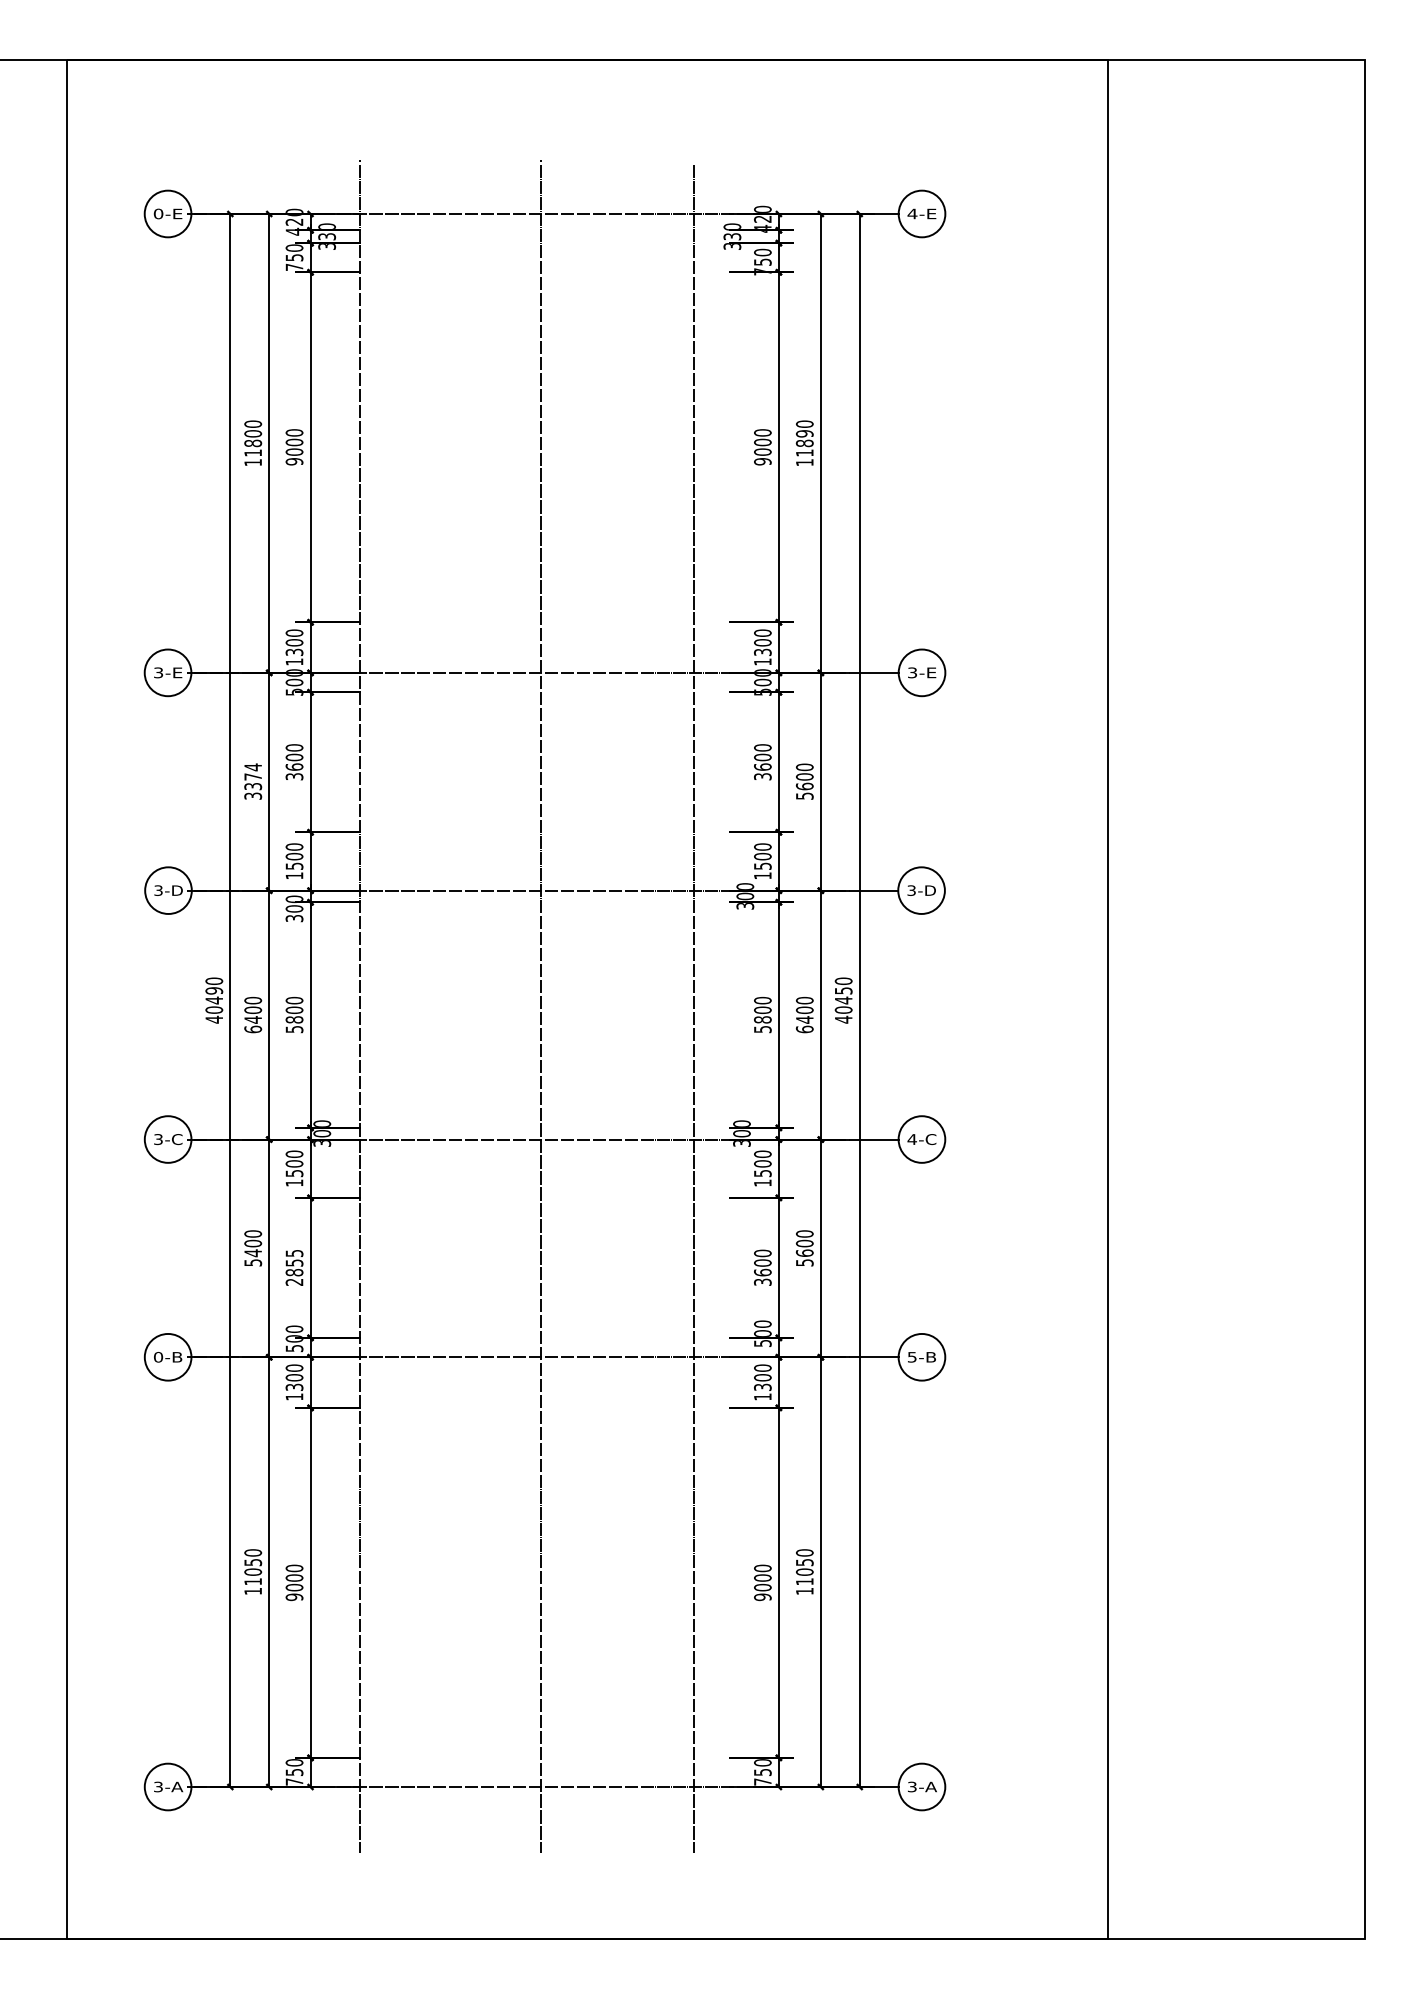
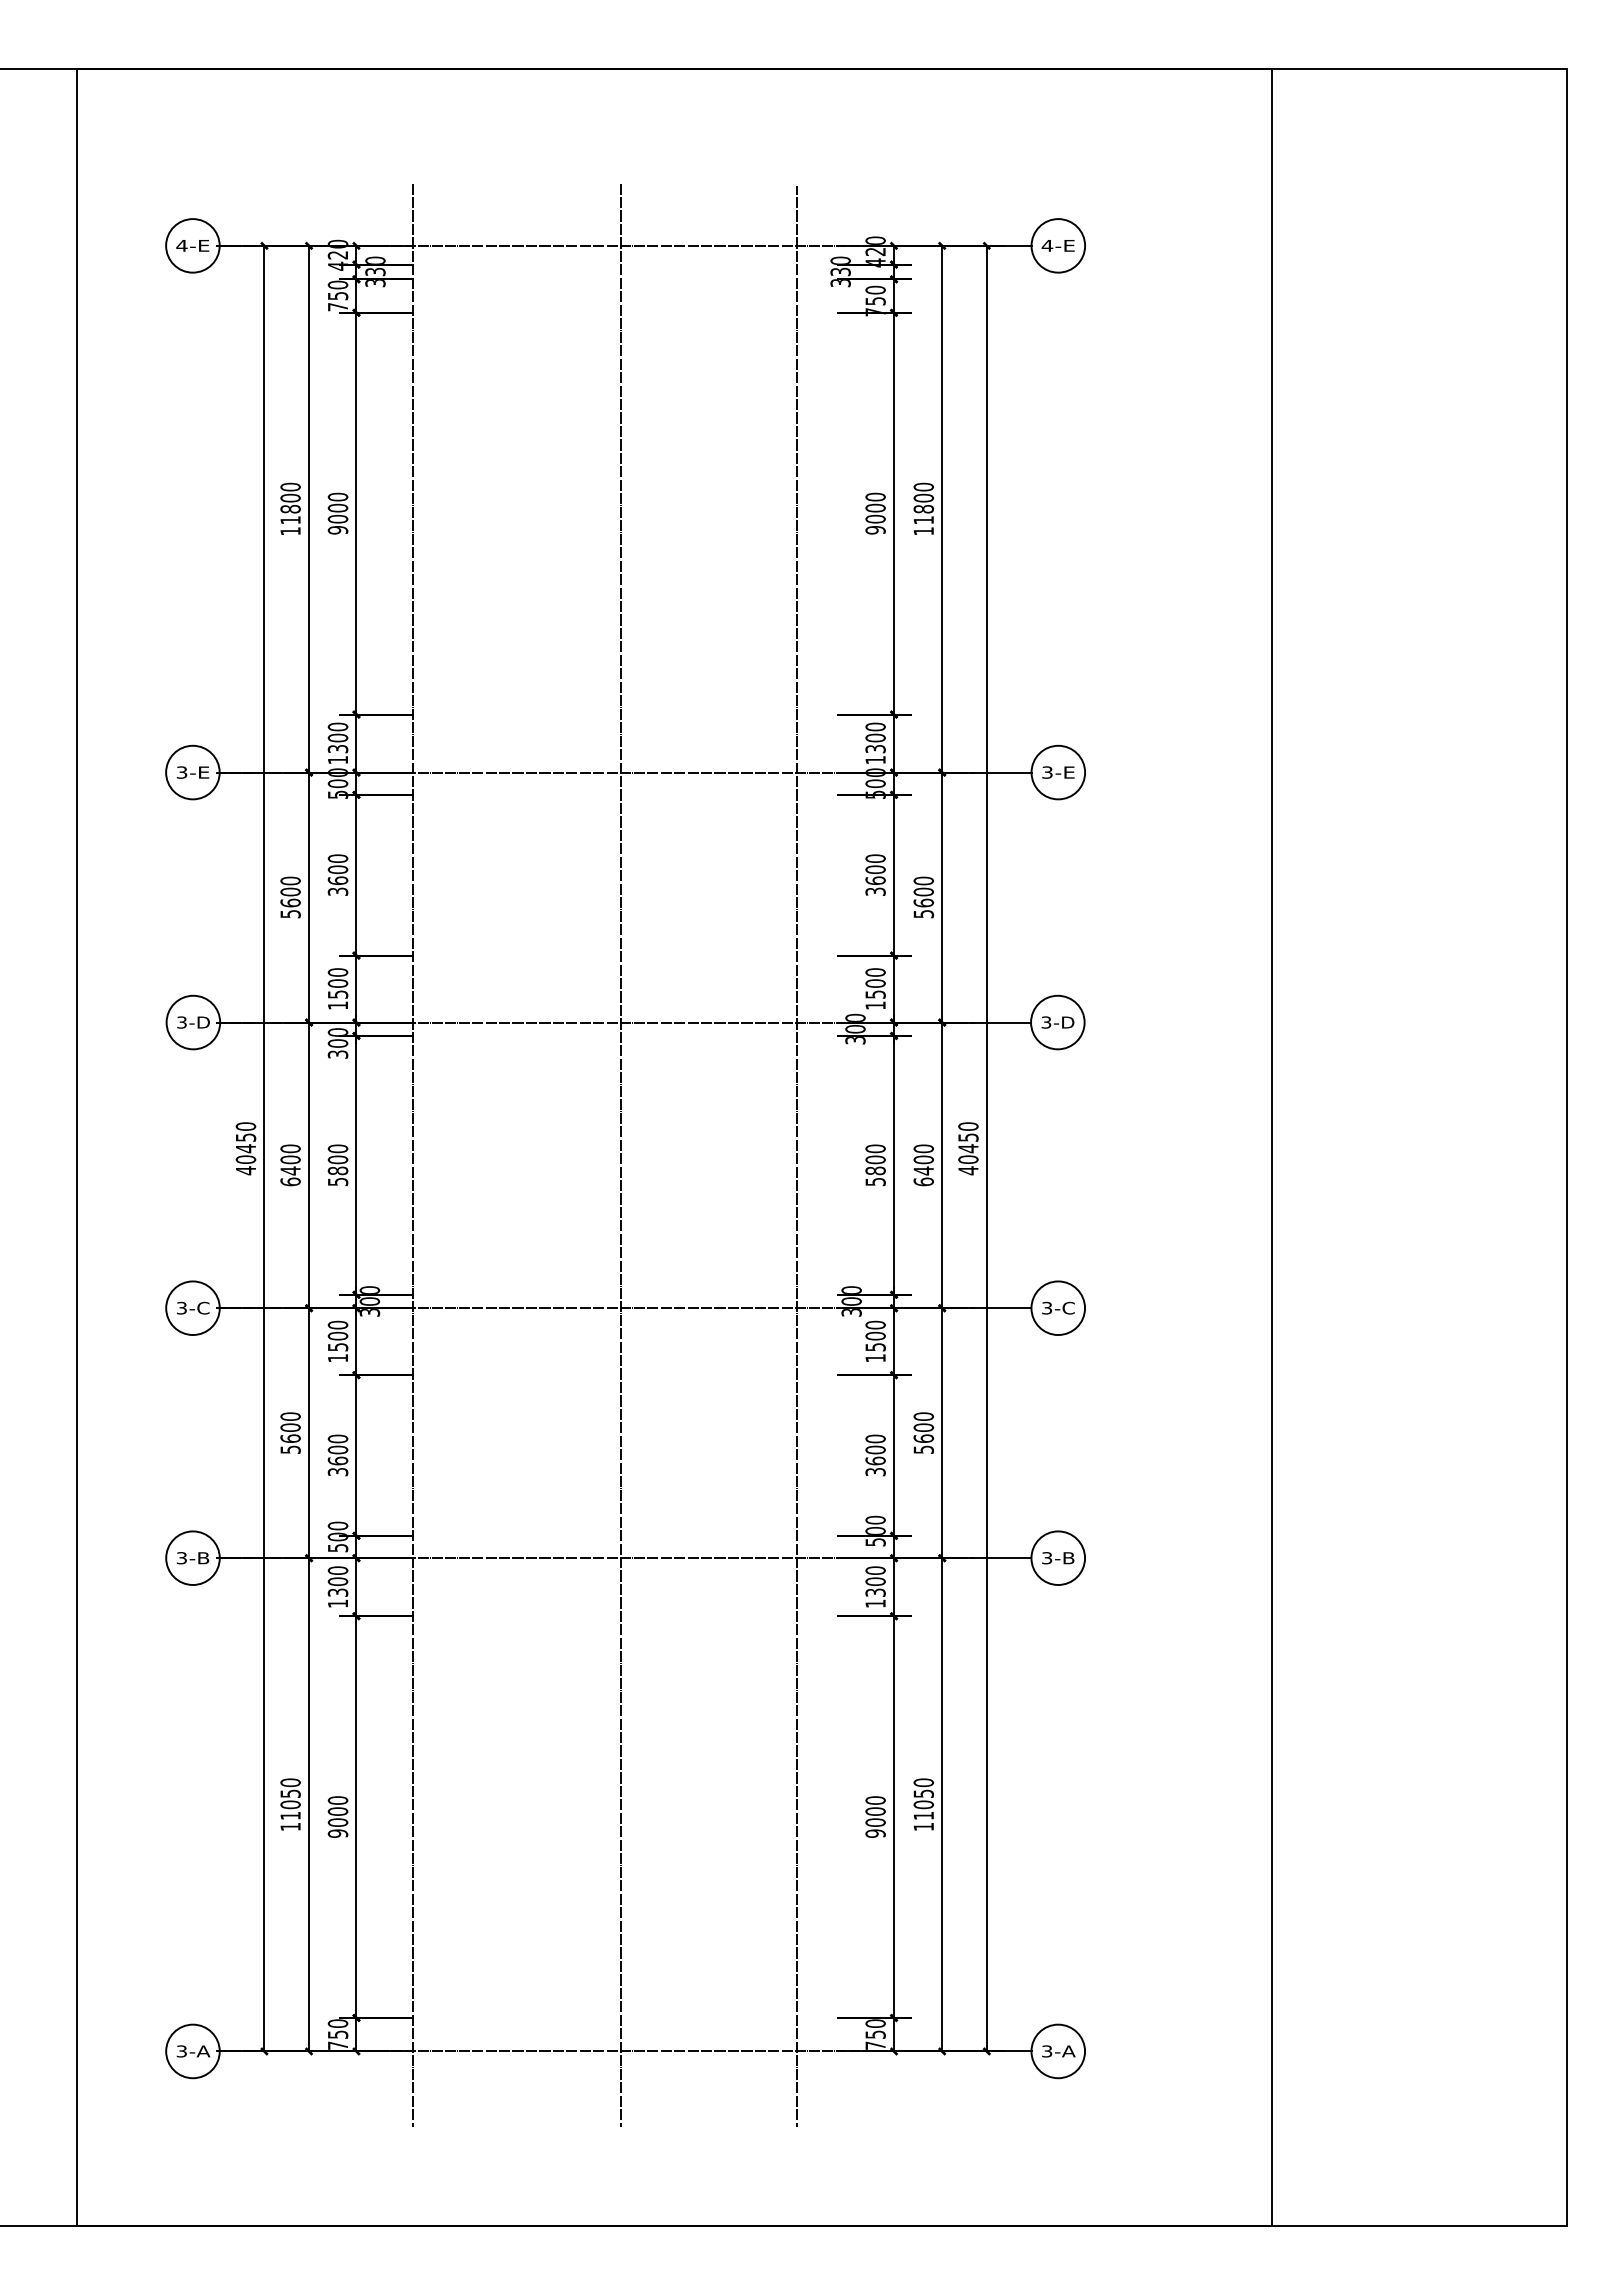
text: (158, 213) -> (181, 245), 0-E -> 4-E
text: (804, 434) -> (923, 498), 11890 -> 11800
text: (253, 780) -> (290, 896), 3374 -> 5600
text: (213, 990) -> (245, 1137), 40490 -> 40450
text: (911, 1138) -> (1046, 1307), 4-C -> 3-C
text: (253, 1253) -> (290, 1438), 5400 -> 5600
text: (294, 1267) -> (337, 1455), 2855 -> 3600
text: (912, 1356) -> (1047, 1557), 5-B -> 3-B
text: (158, 1357) -> (181, 1558), 0-B -> 3-B

